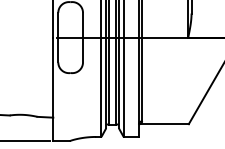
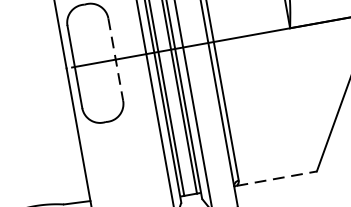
line: (83, 37) -> (116, 59), solid -> dashed
line: (165, 124) -> (278, 178), solid -> dashed

